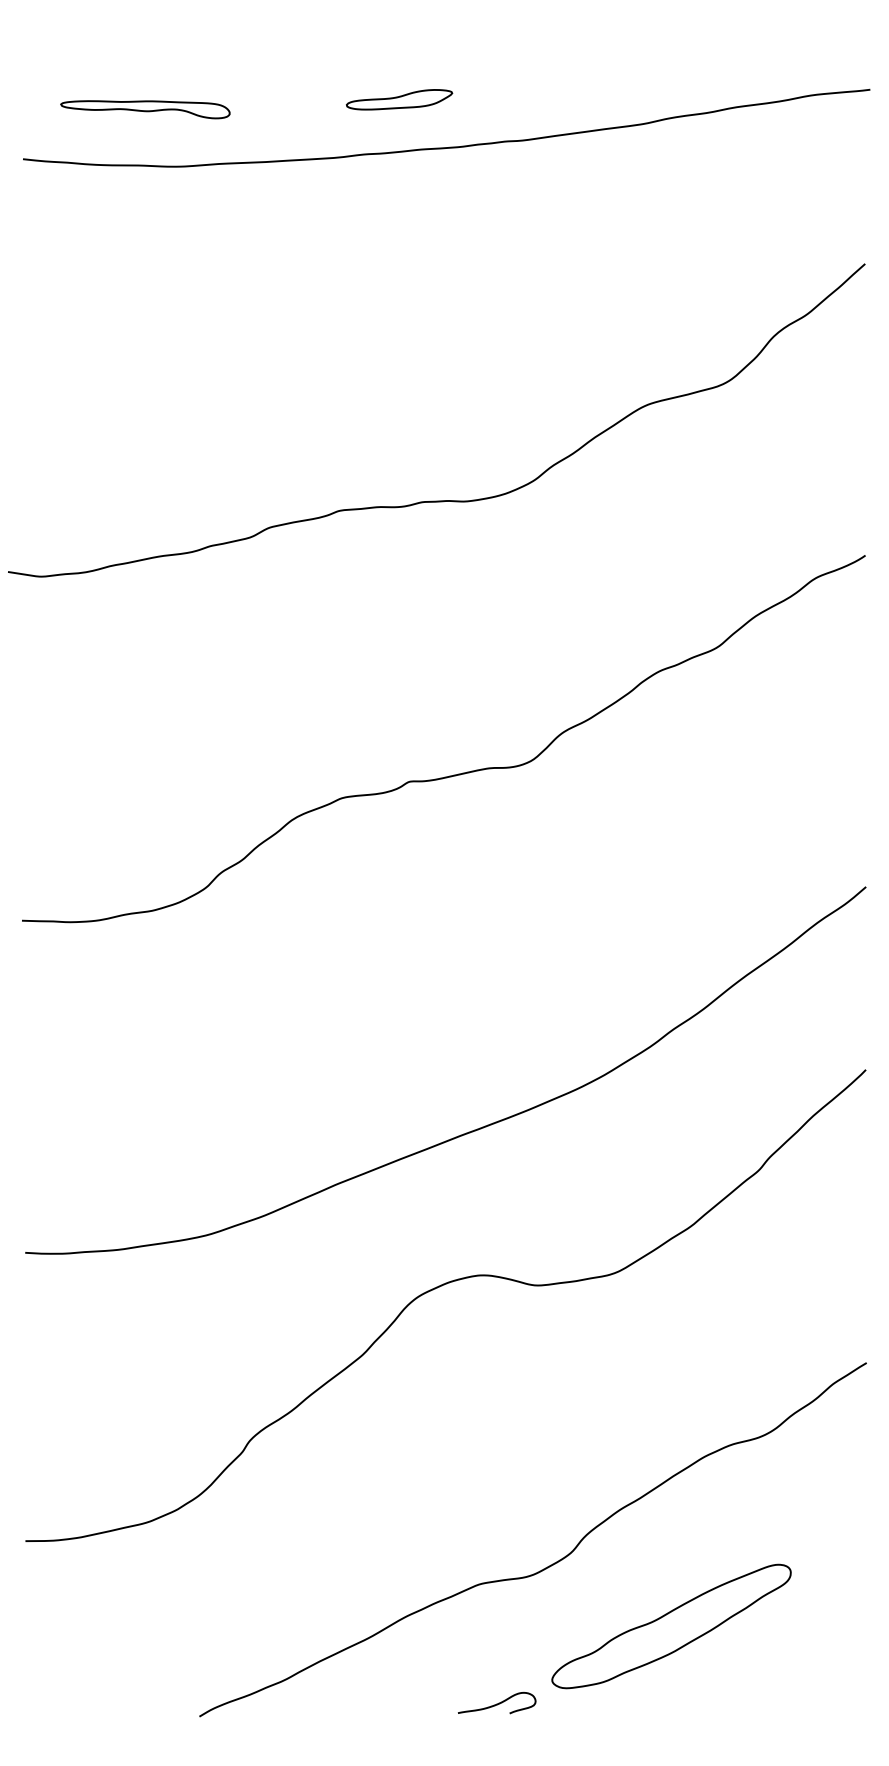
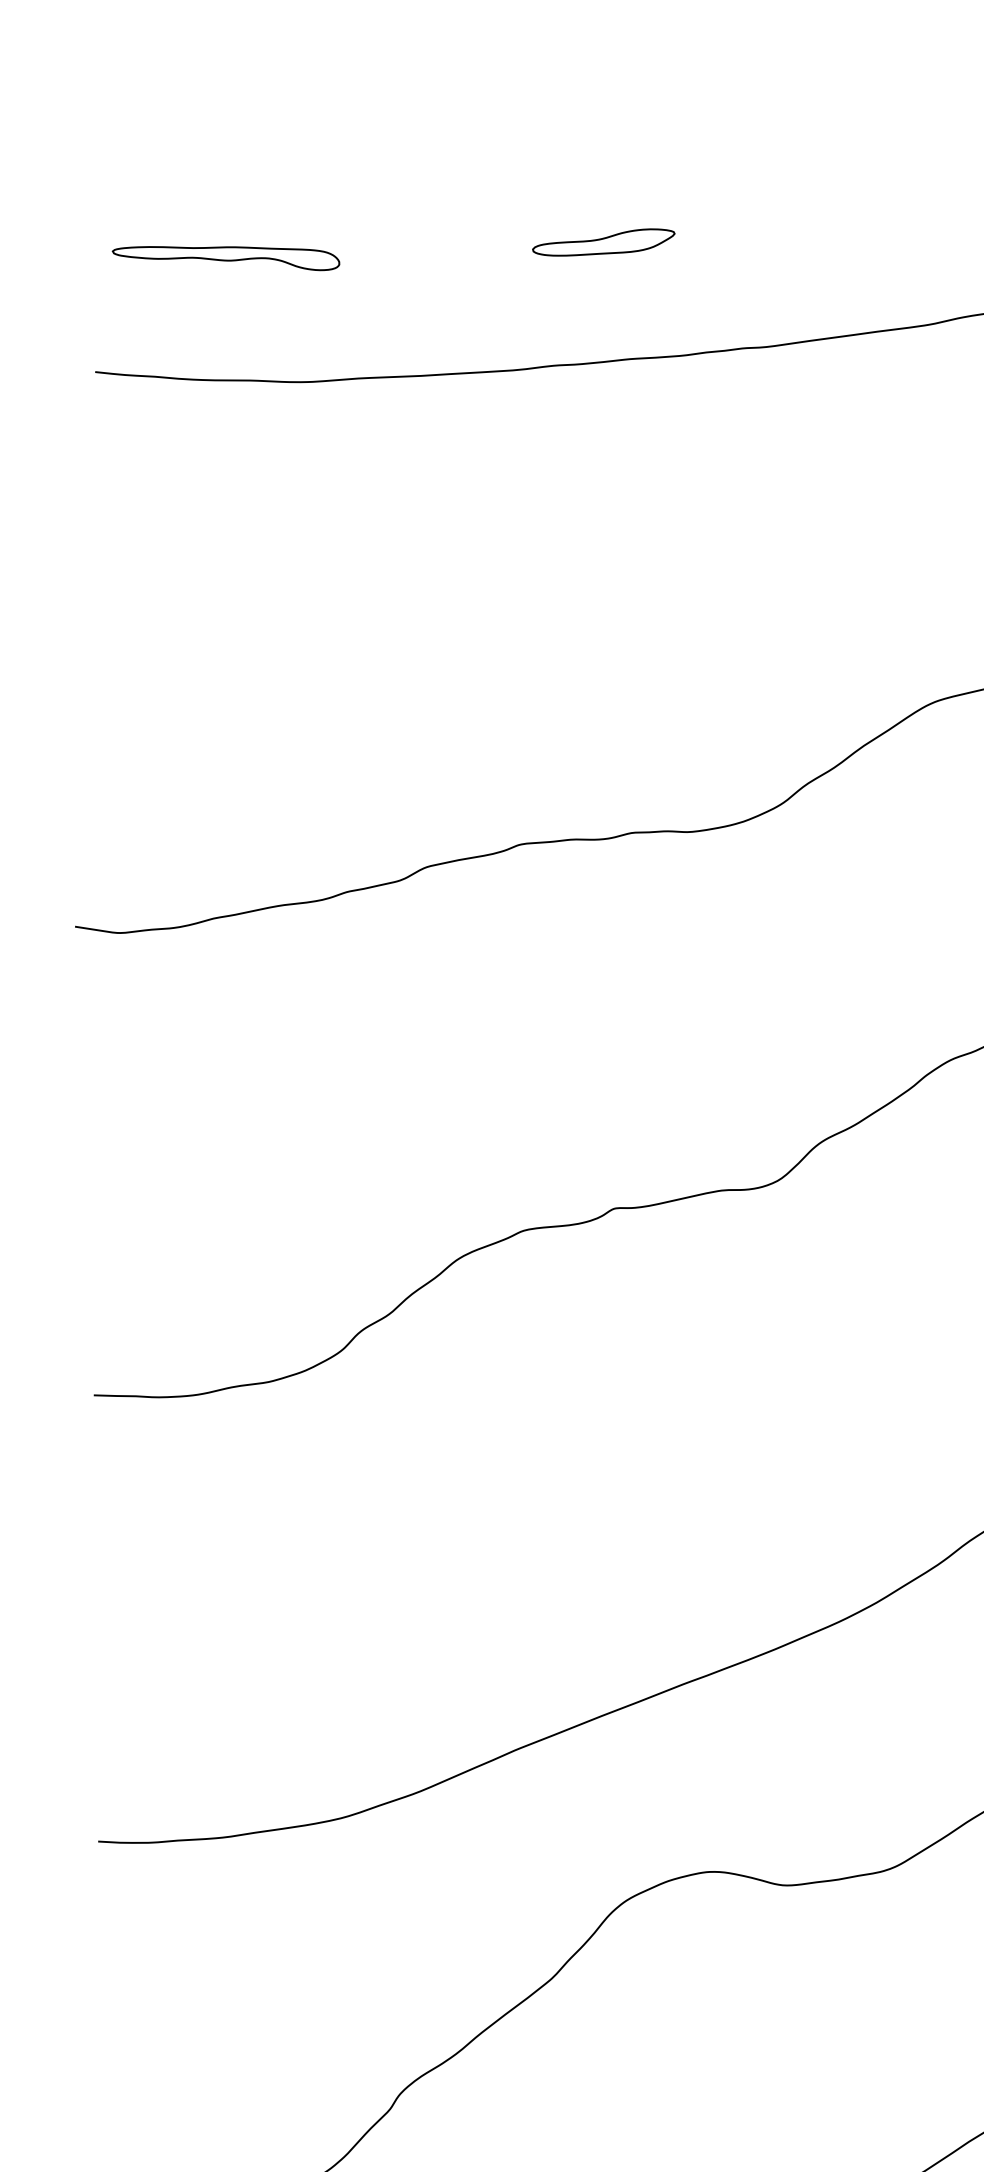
part: (399, 99) -> (603, 242), moved
part: (145, 109) -> (226, 258), moved

